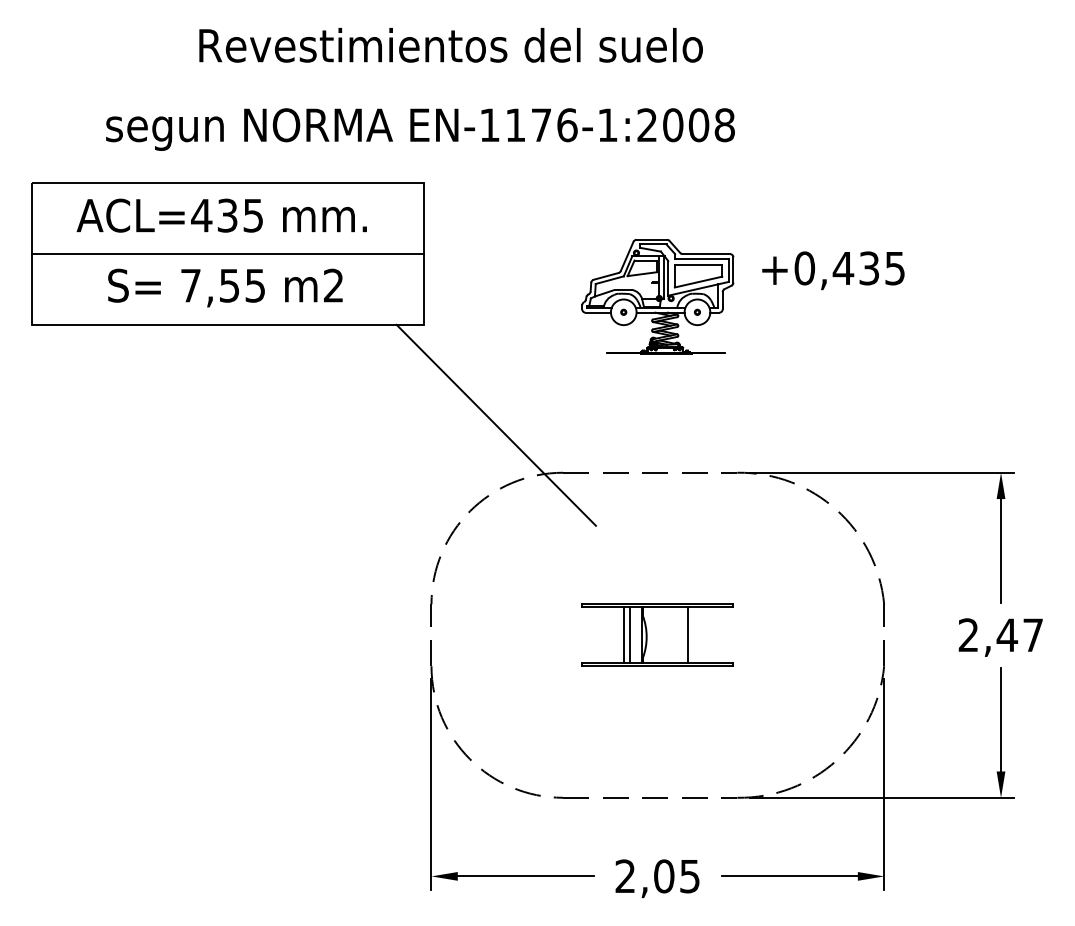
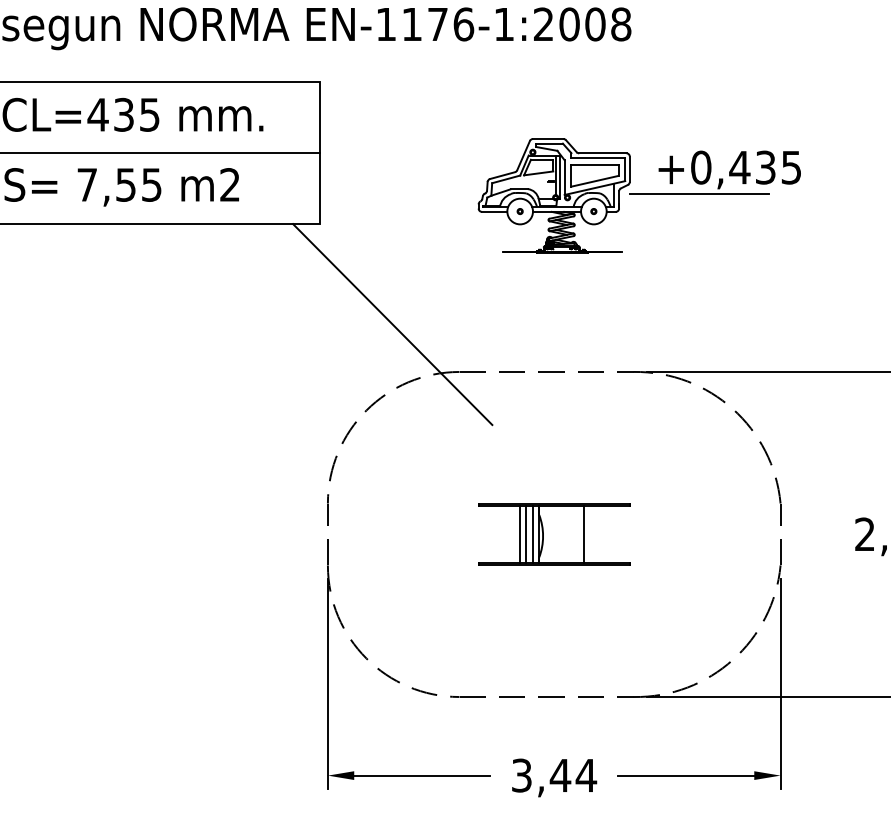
line: (802, 294) -> (698, 193), added
line: (636, 635) -> (532, 534), added
text: (657, 876) -> (553, 775), 2,05 -> 3,44

